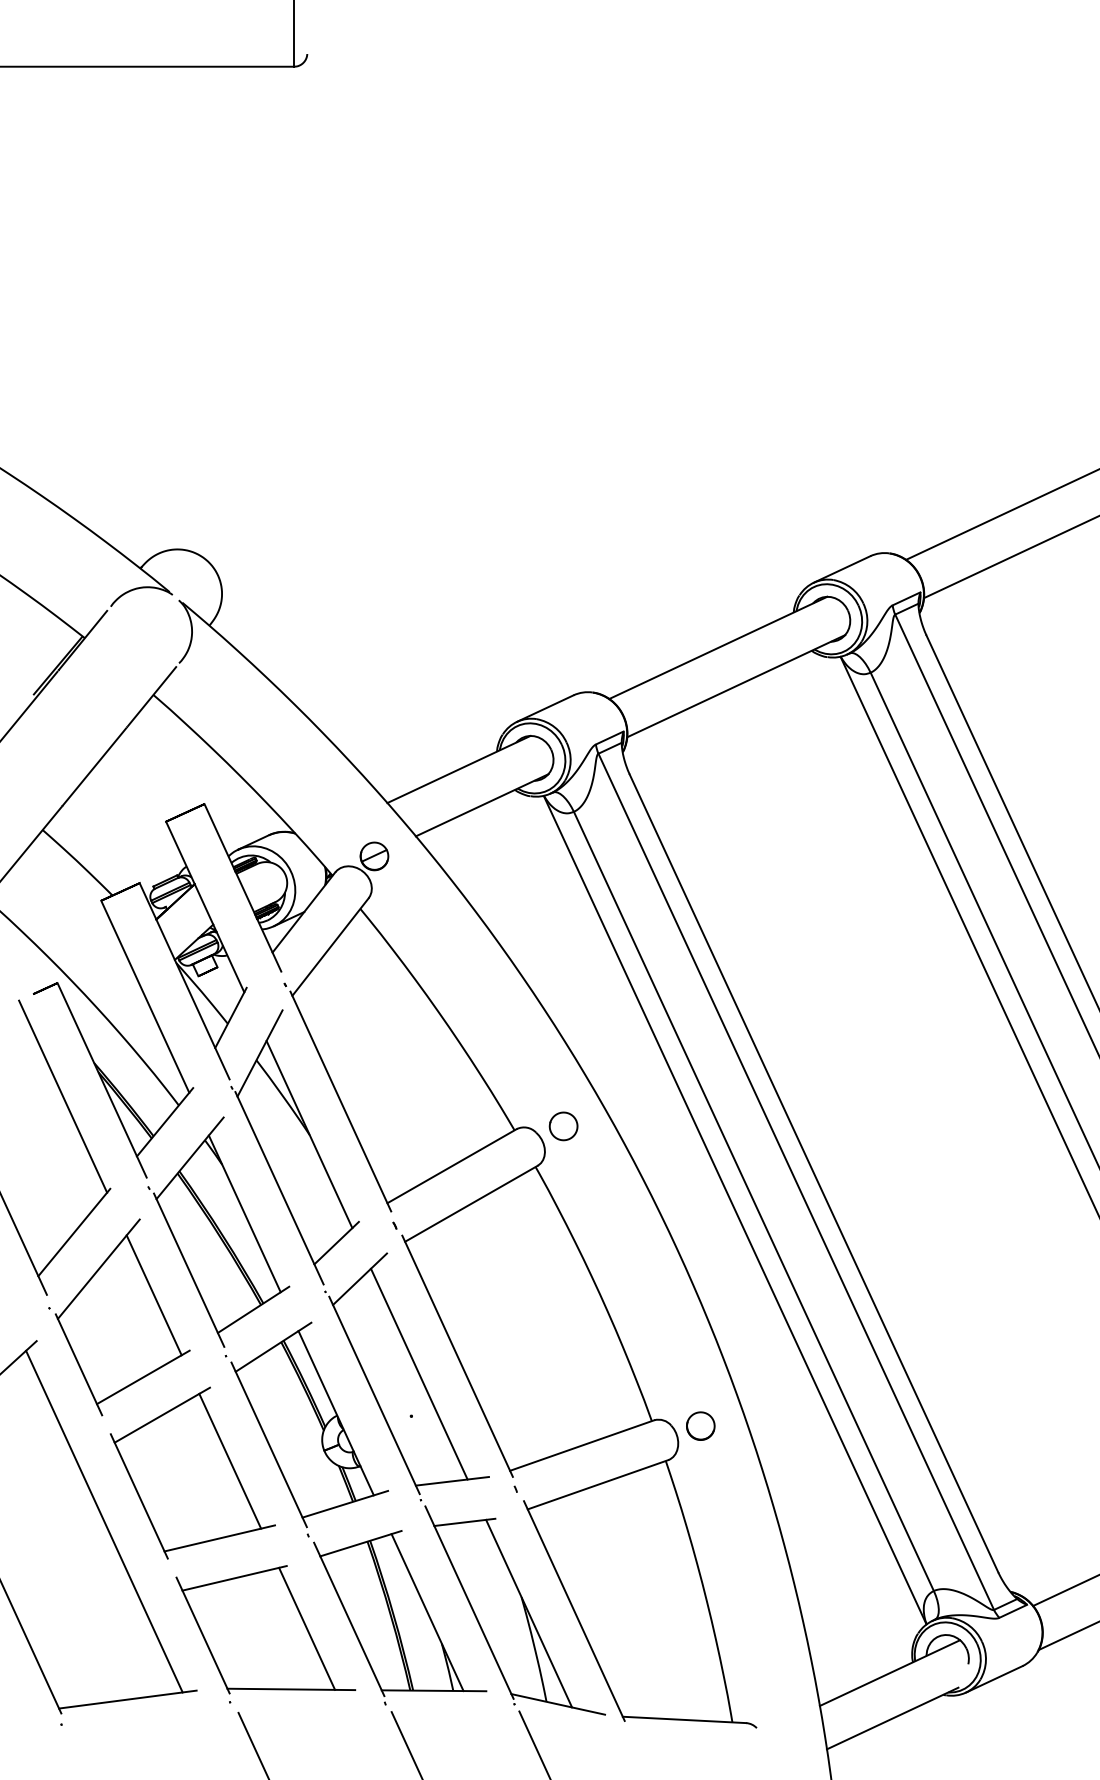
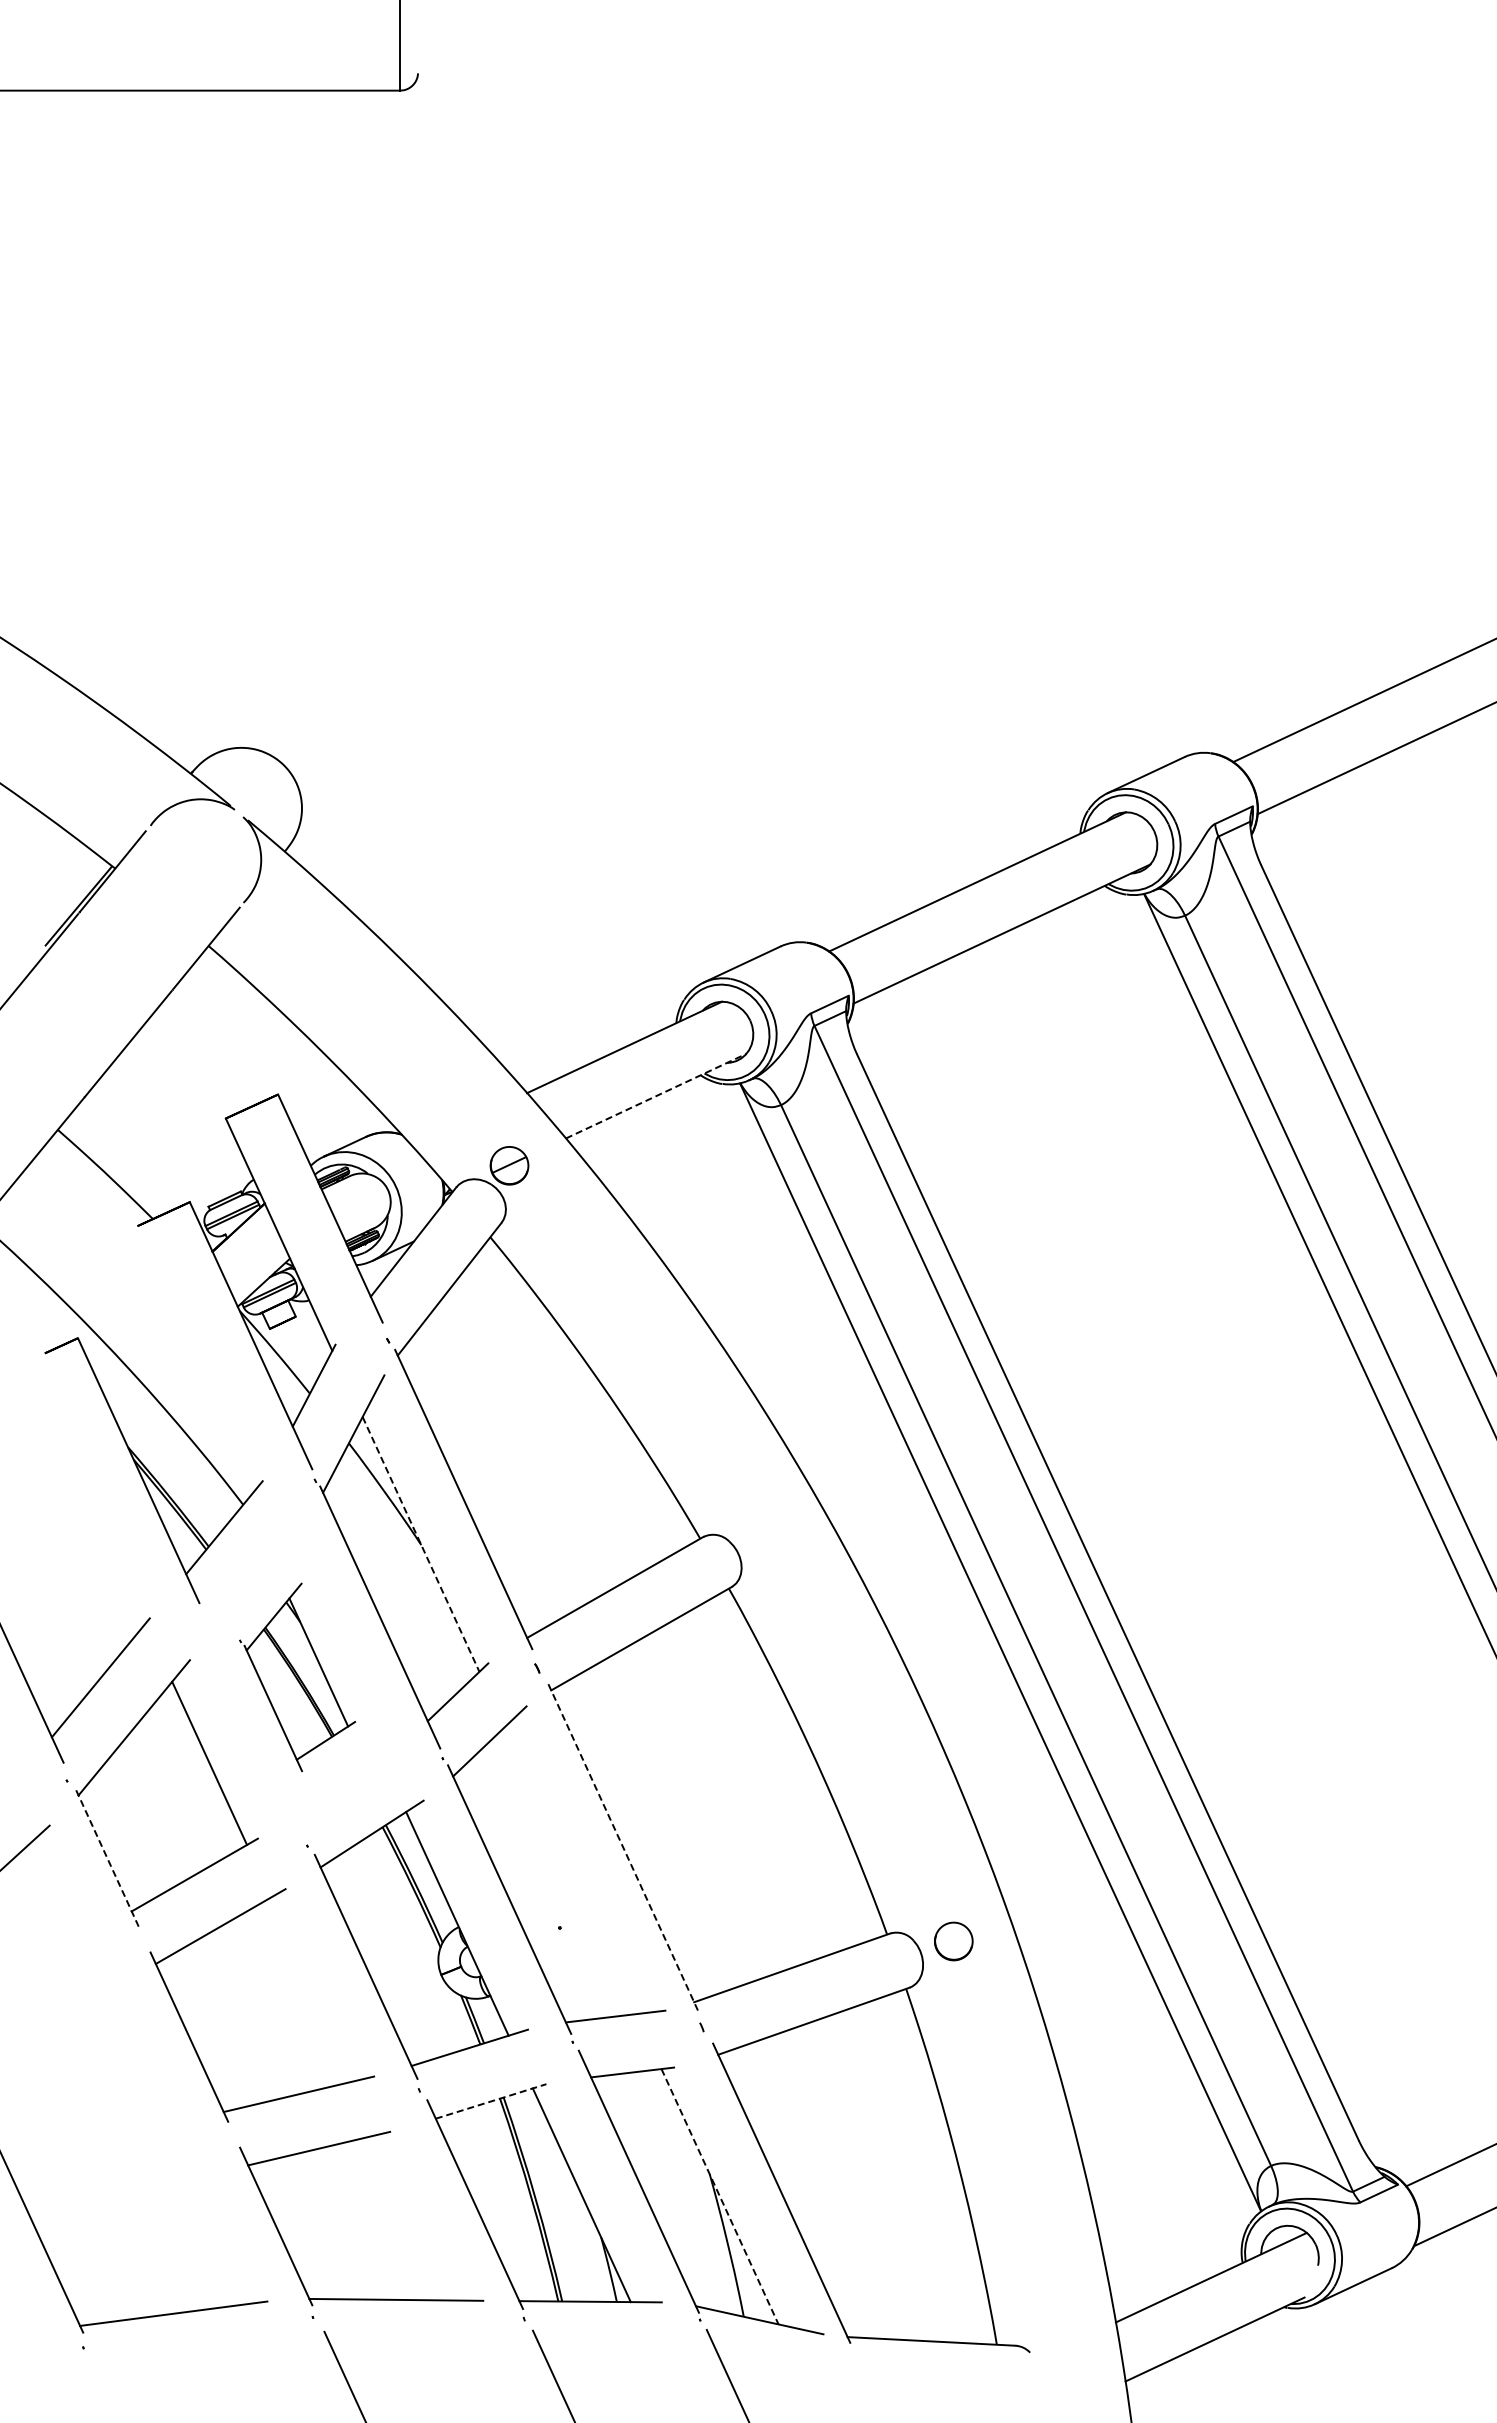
line: (482, 805) -> (656, 1096), solid -> dashed
line: (145, 996) -> (197, 1356), removed
line: (63, 1096) -> (85, 1492), removed
part: (563, 1126) -> (766, 1533), removed
line: (309, 1134) -> (421, 1544), solid -> dashed
part: (218, 1232) -> (297, 1677), size x0.6
line: (457, 1356) -> (622, 1846), solid -> dashed
line: (79, 1364) -> (107, 1857), solid -> dashed
line: (419, 1374) -> (570, 1870), removed
line: (230, 1461) -> (313, 1989), removed
line: (104, 1521) -> (141, 2071), removed
line: (361, 1543) -> (491, 2101), solid -> dashed
line: (529, 1614) -> (720, 2197), solid -> dashed
line: (306, 1628) -> (417, 2217), removed

